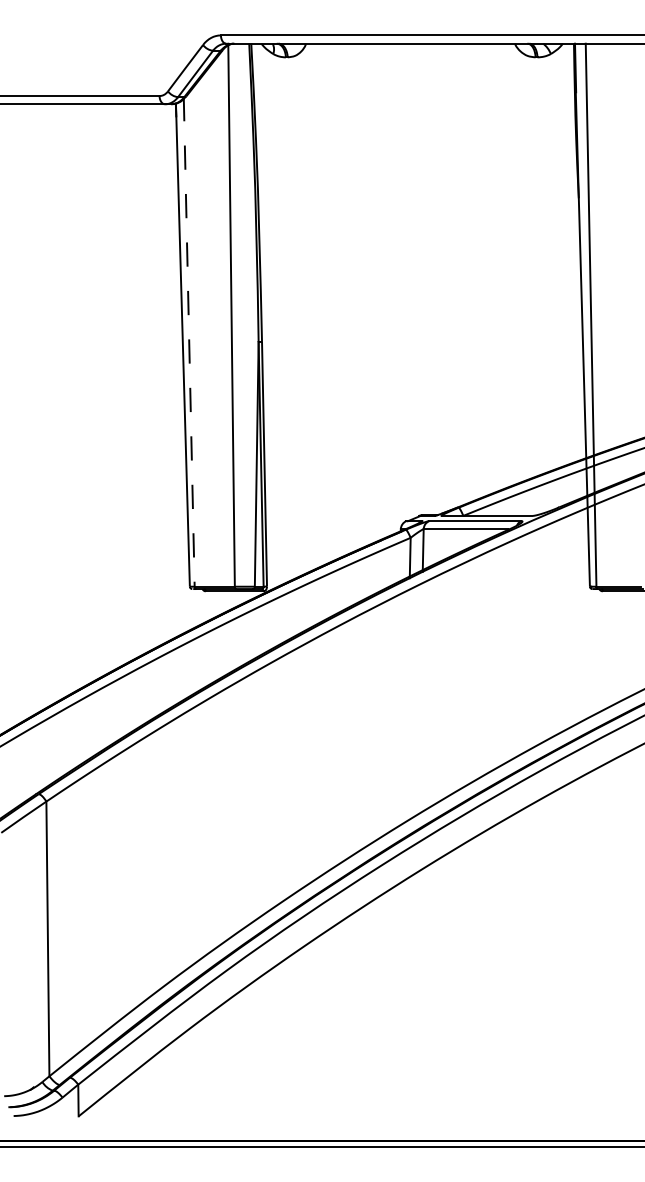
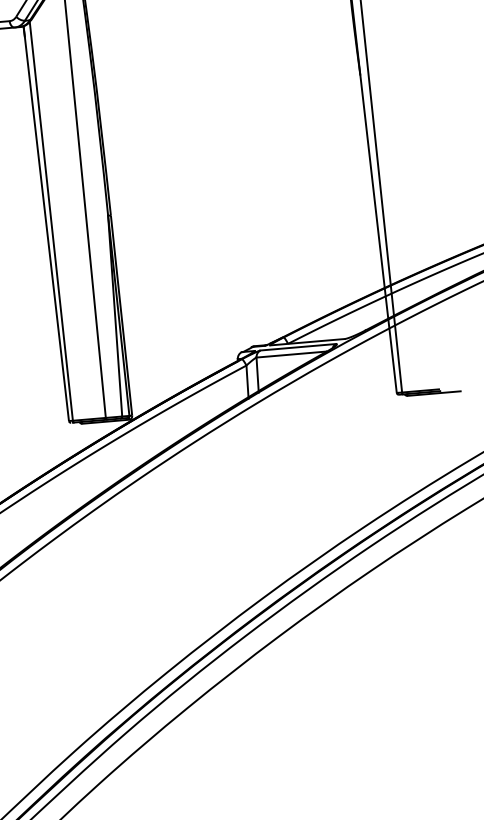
line: (189, 341) -> (51, 220), dashed -> solid

